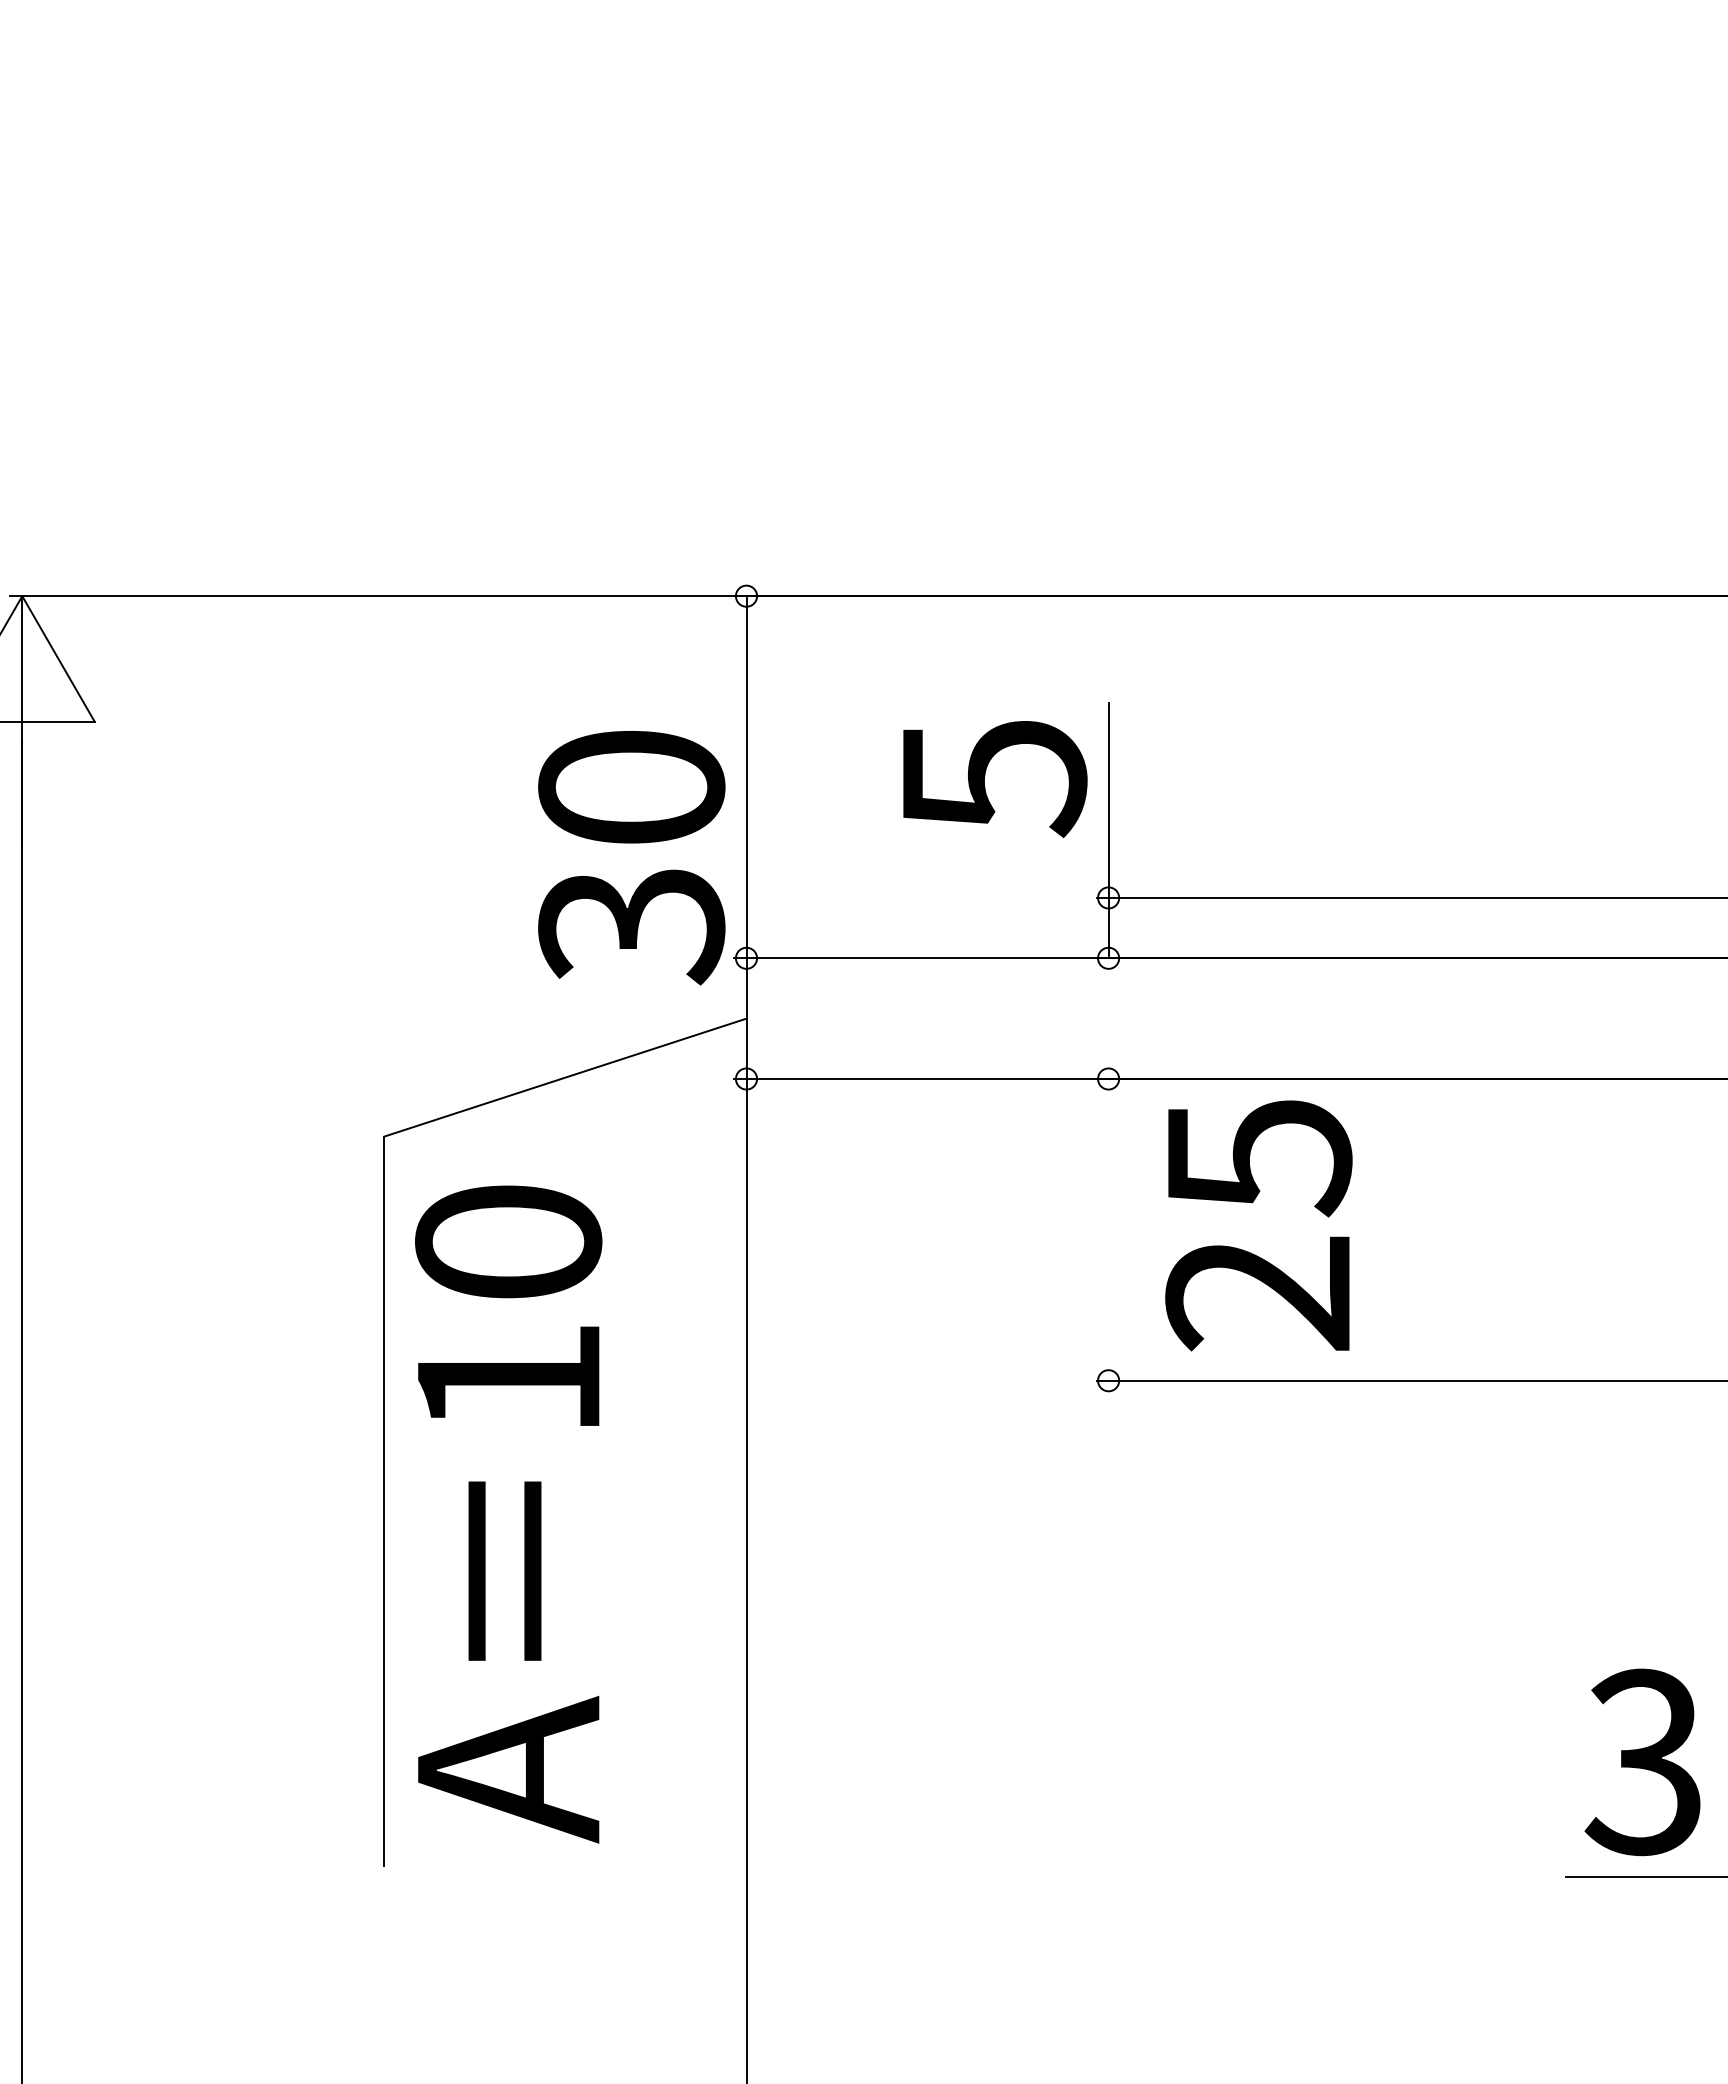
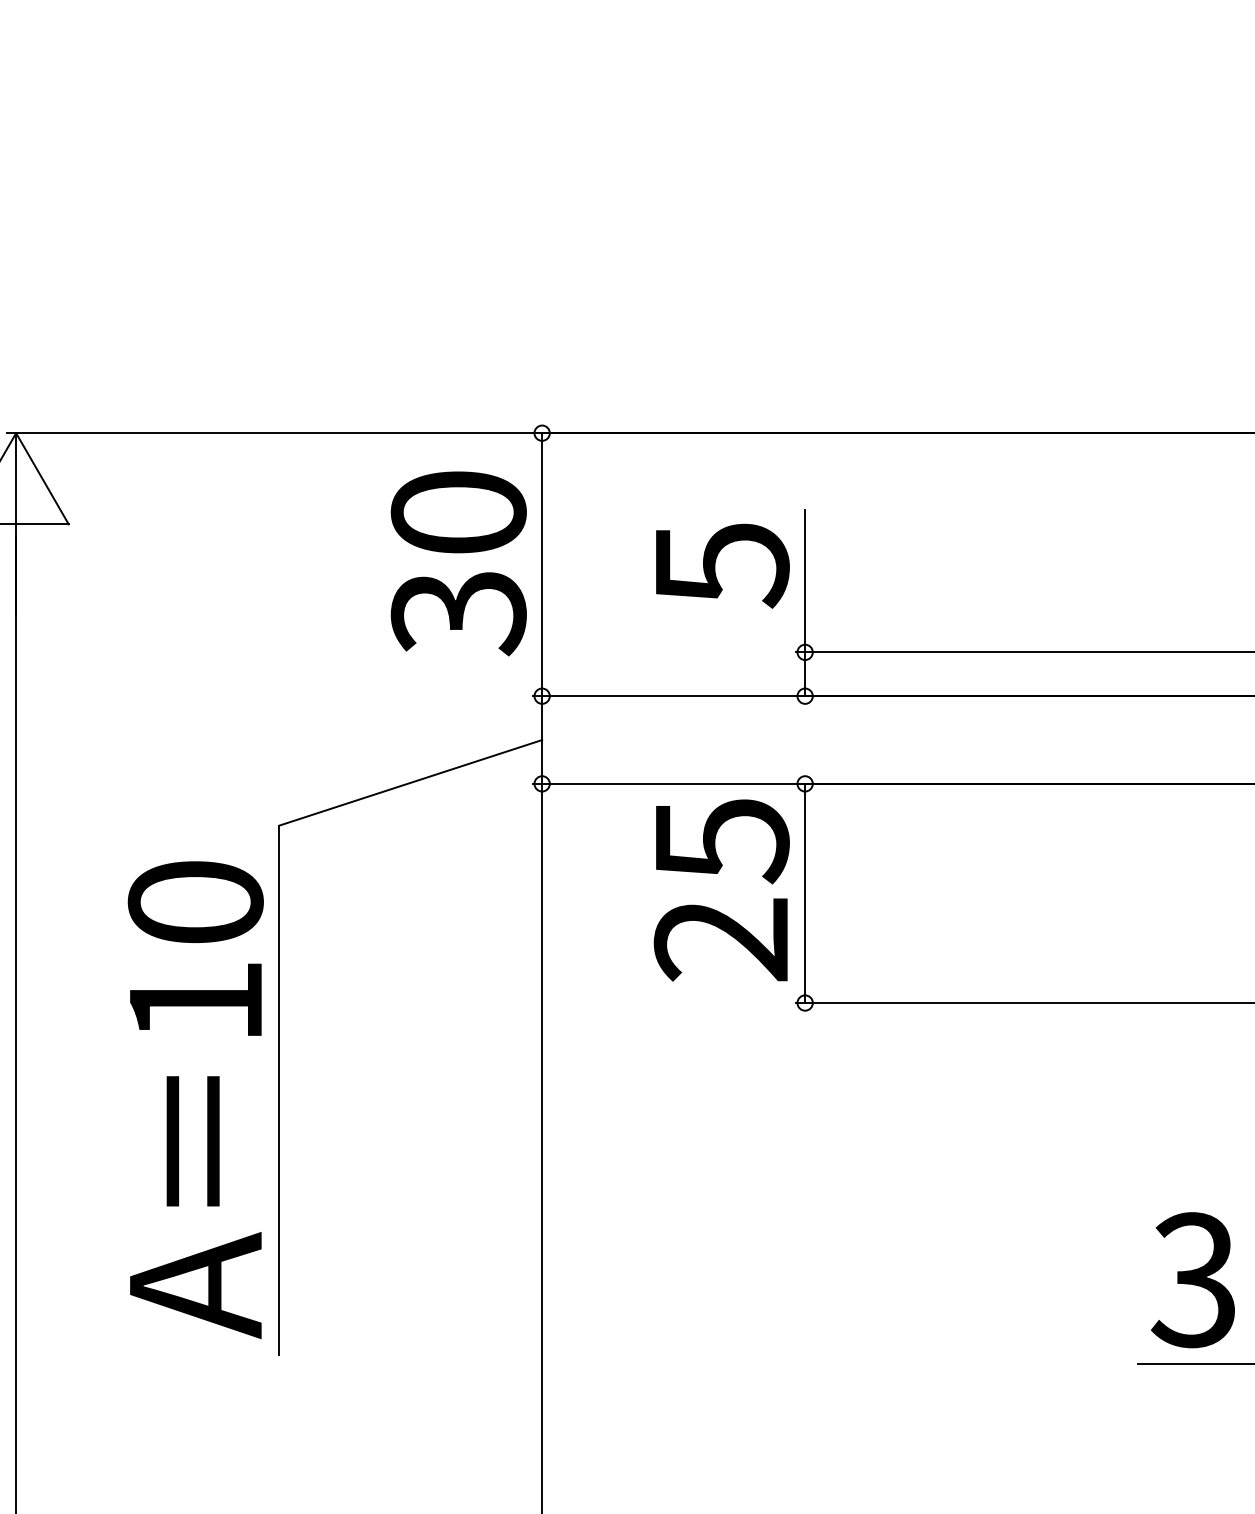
text: (631, 858) -> (458, 564), moved
text: (1258, 1225) -> (721, 890), moved
line: (1108, 1229) -> (805, 893), added
text: (508, 1514) -> (195, 1100), moved

